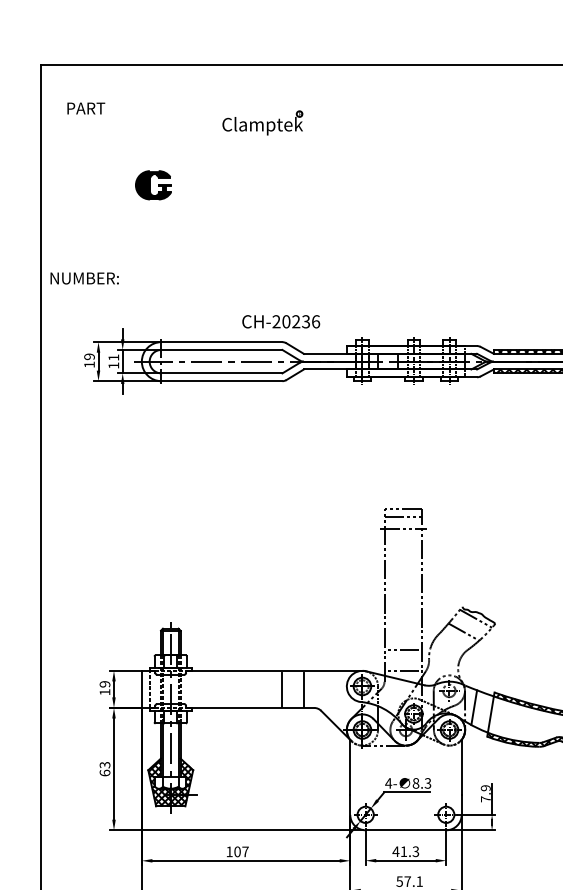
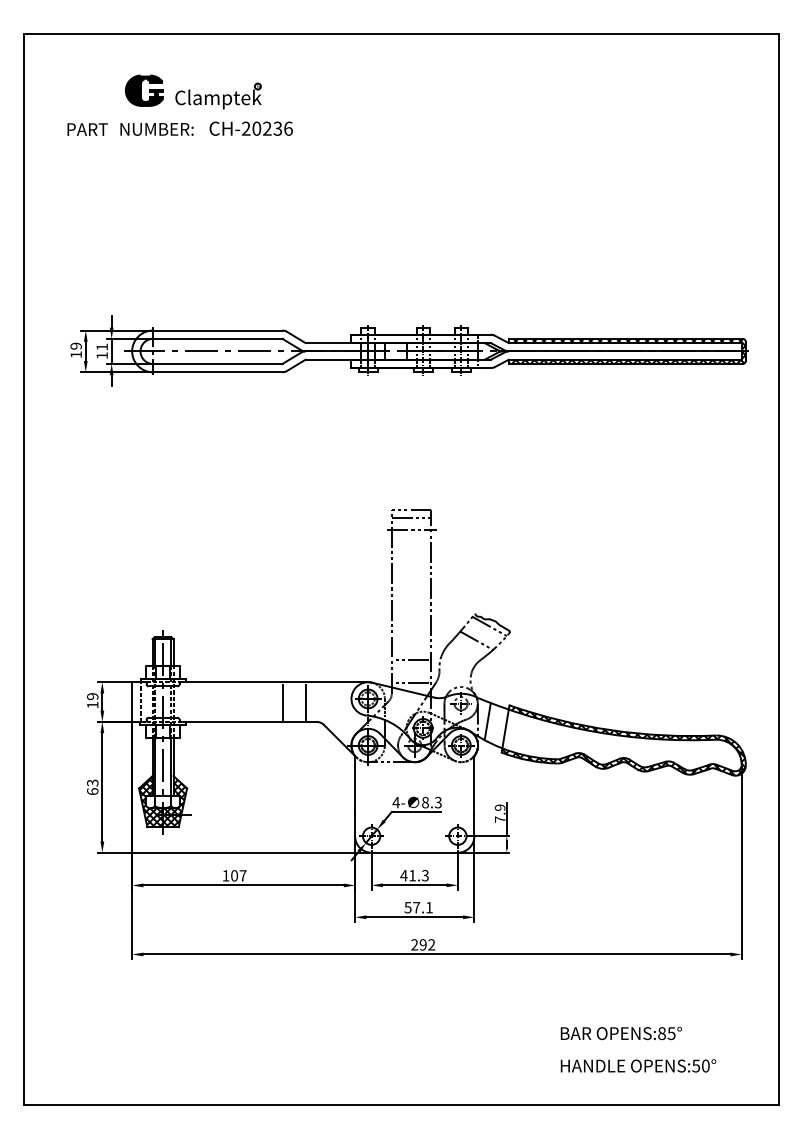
text: (86, 108) -> (87, 129), moved
part: (262, 122) -> (218, 95), moved
part: (152, 185) -> (143, 90), moved
text: (84, 278) -> (156, 129), moved
text: (280, 321) -> (250, 128), moved

